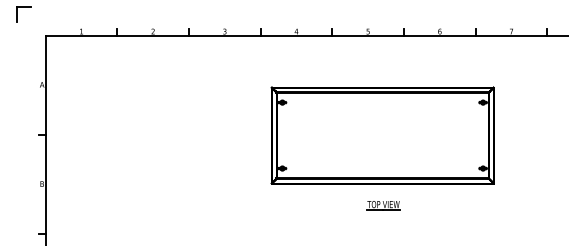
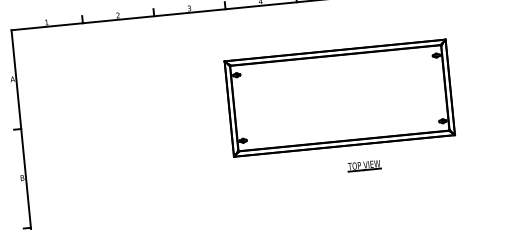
part: (382, 135) -> (339, 98), moved

